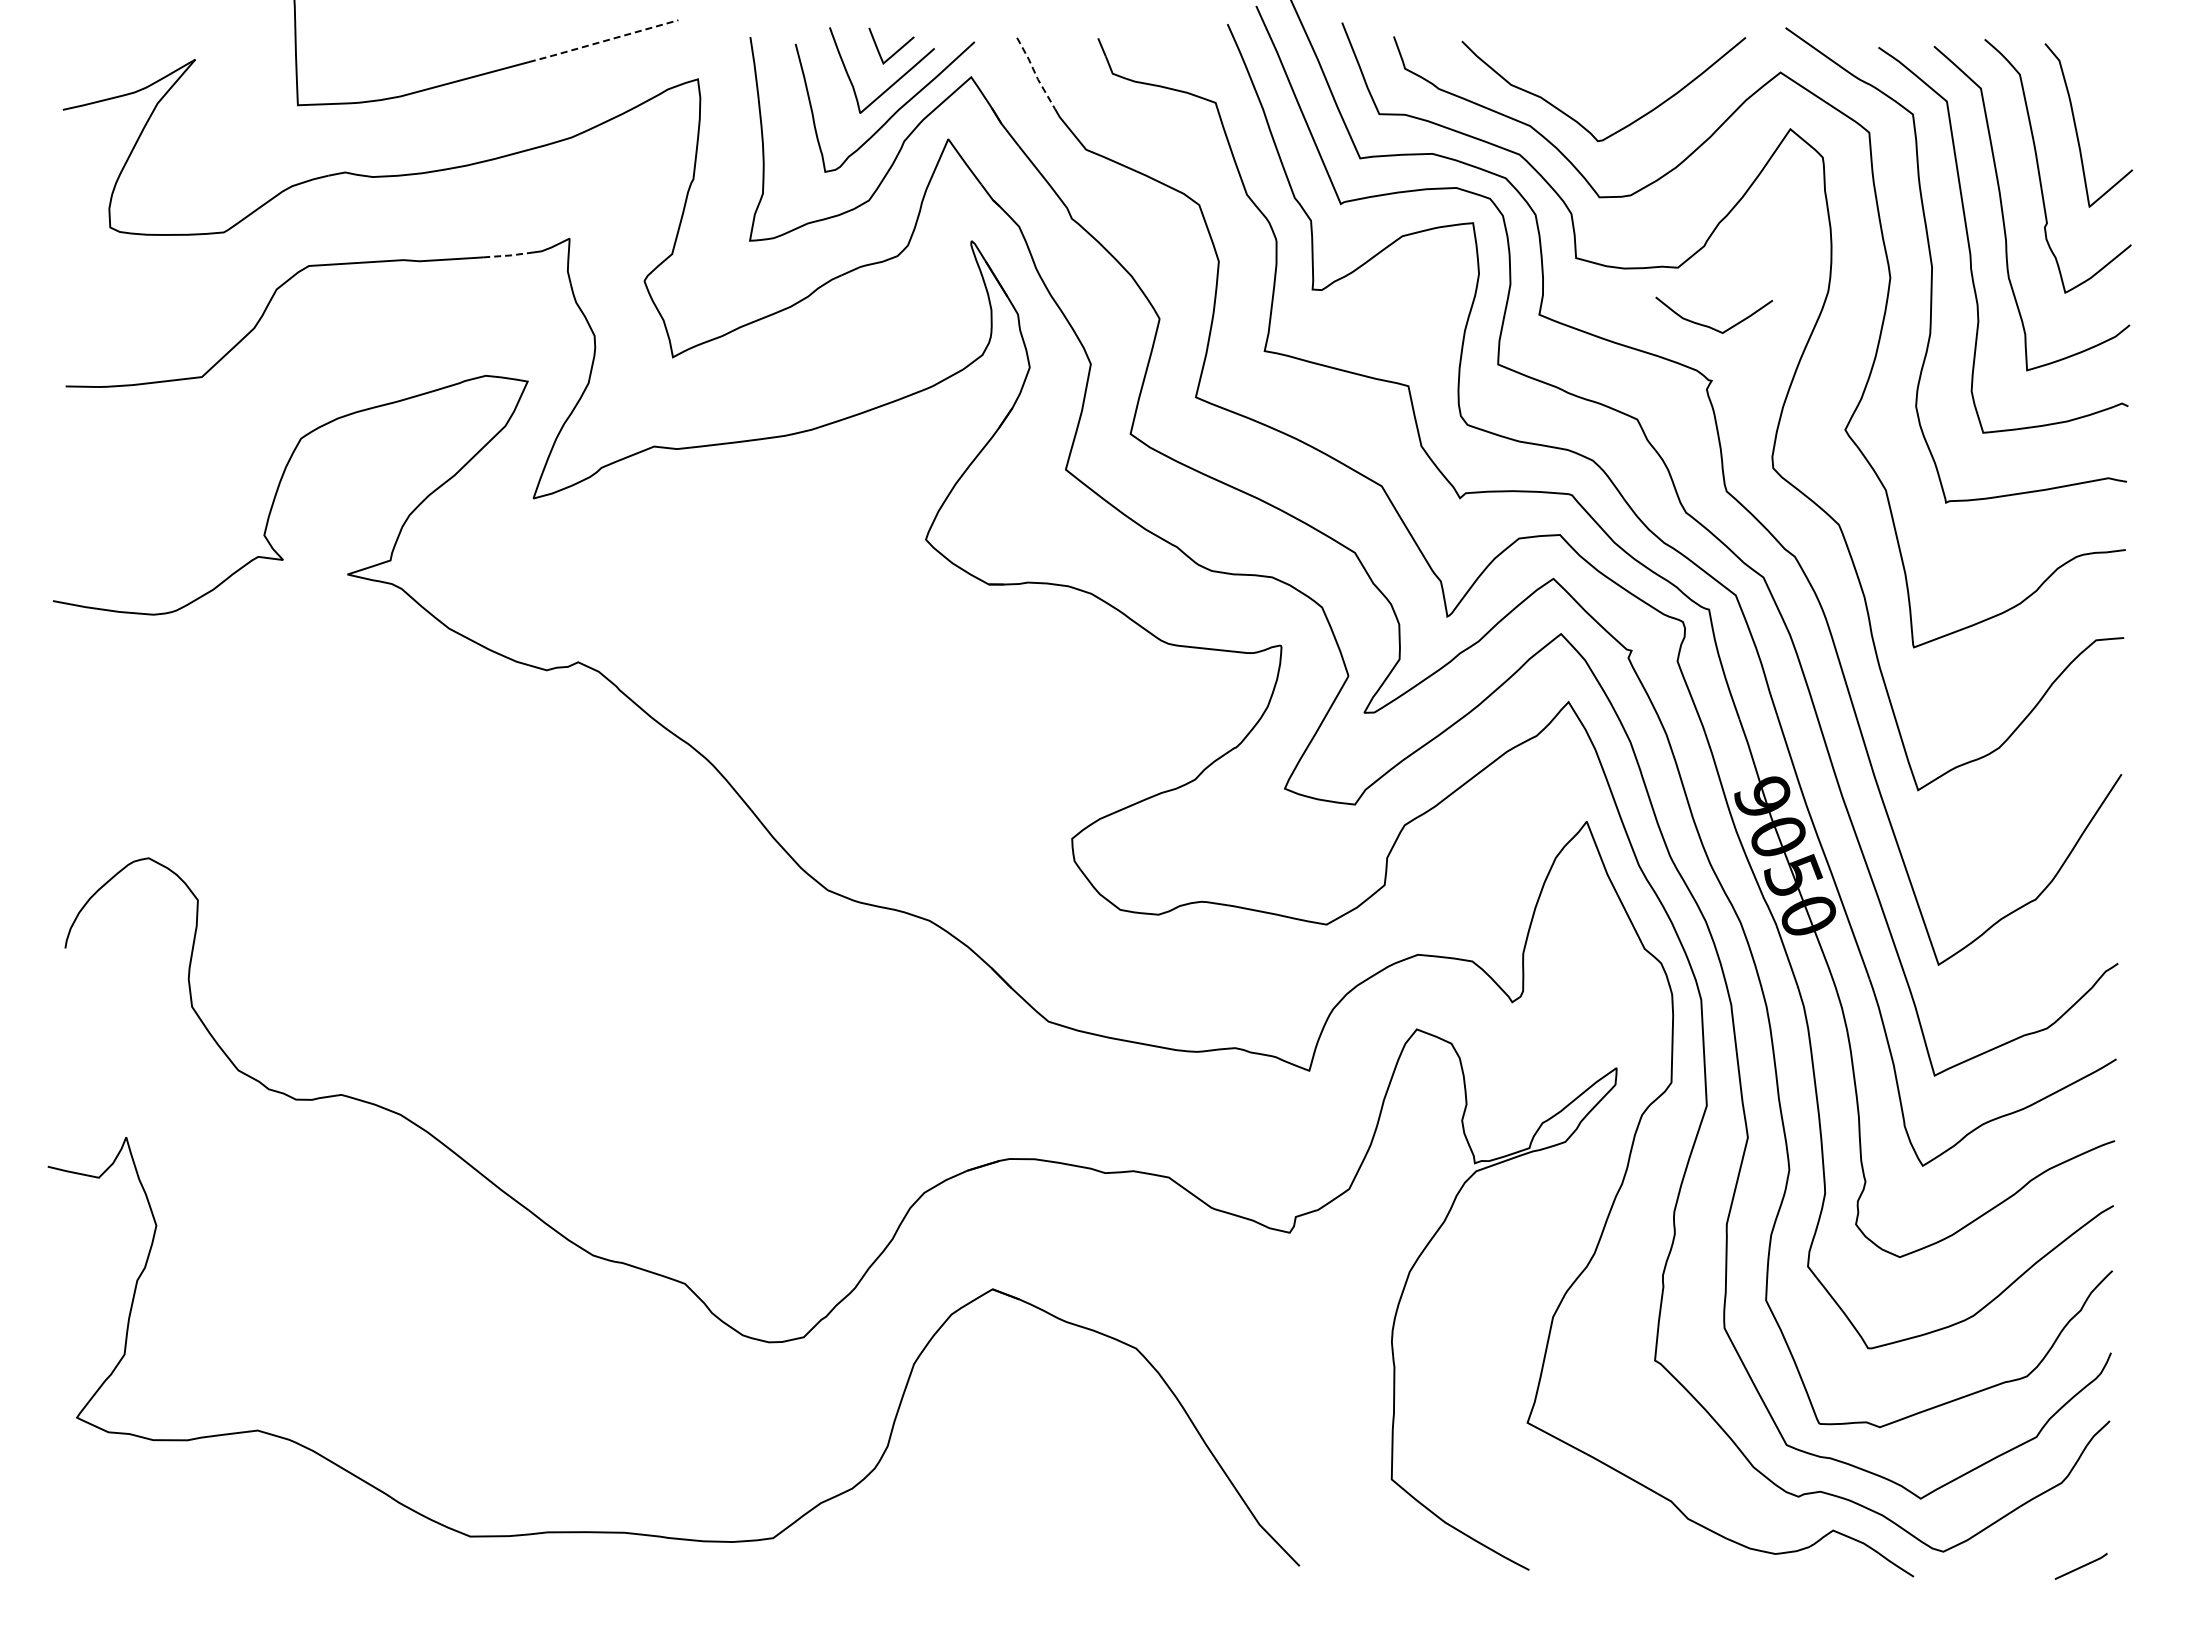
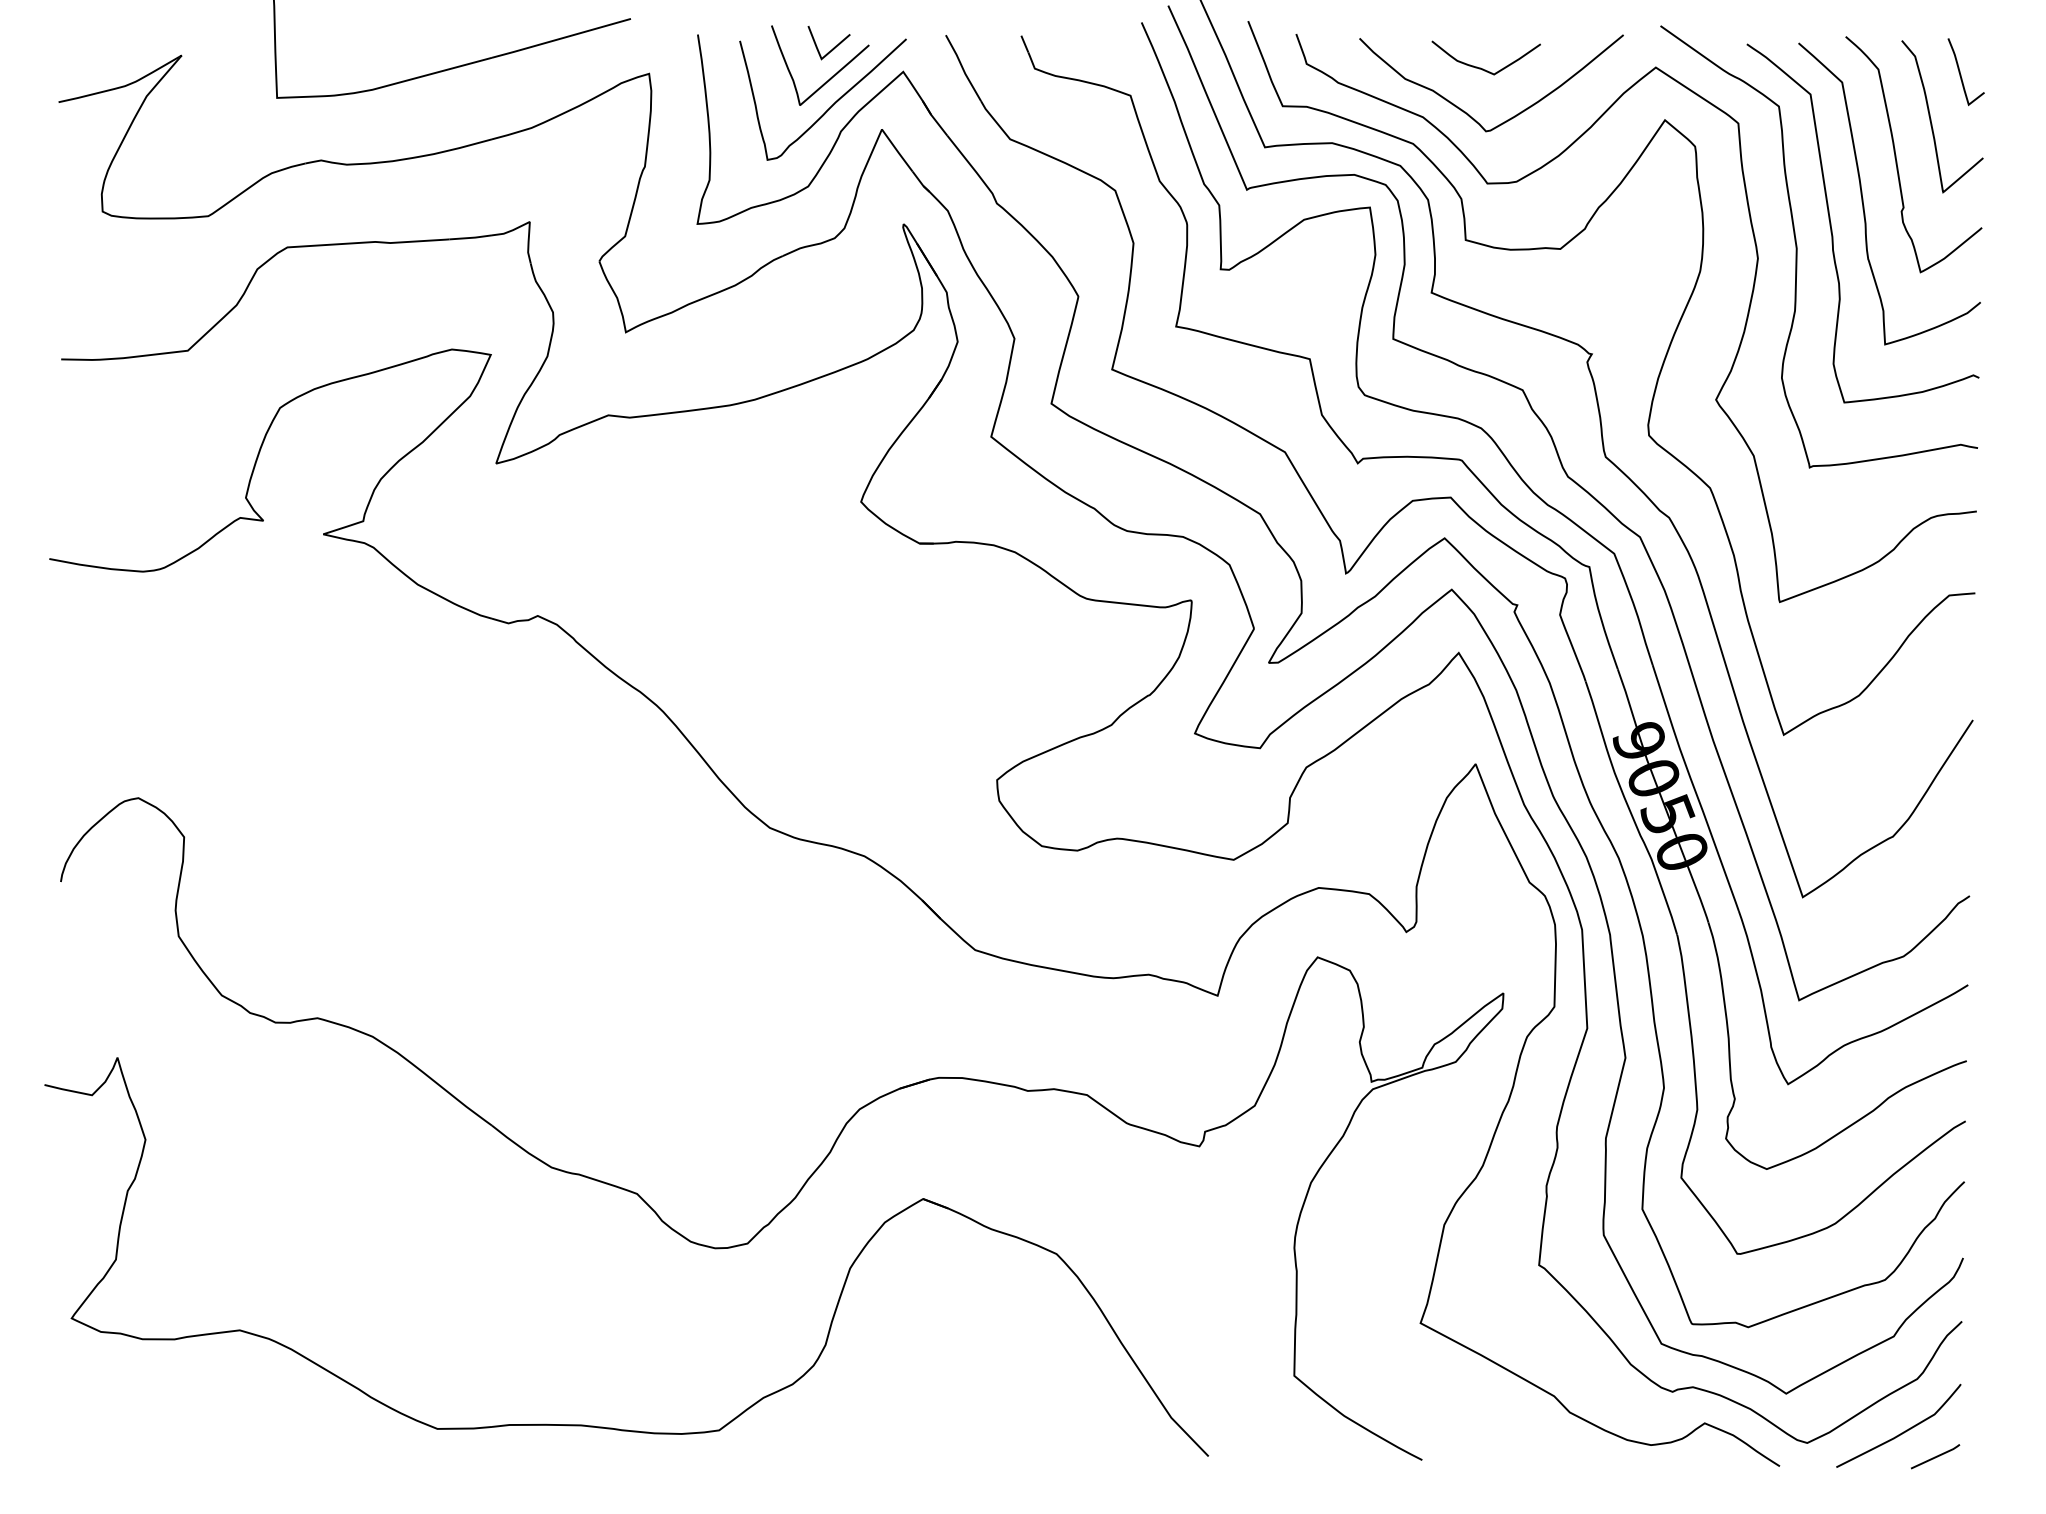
line: (603, 41) -> (561, 38), dashed -> solid
line: (1035, 73) -> (963, 68), dashed -> solid
curve: (2108, 77) -> (1960, 72), added
line: (506, 255) -> (471, 237), dashed -> solid
curve: (1710, 326) -> (1482, 68), moved
curve: (2046, 1539) -> (1903, 1431), added

